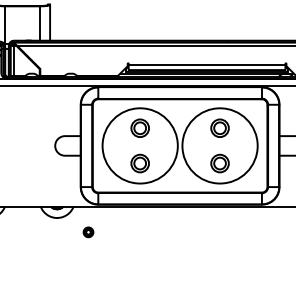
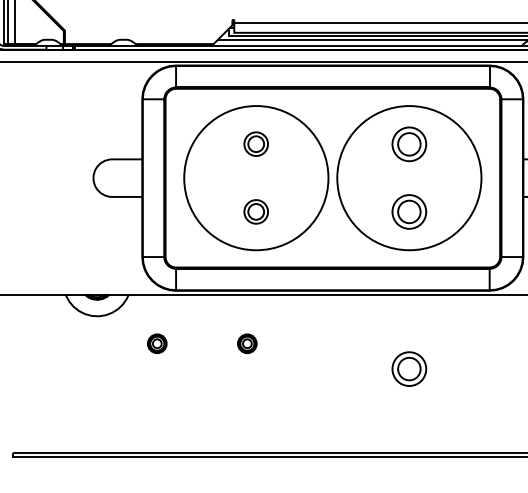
part: (139, 127) -> (254, 142), size x0.7
part: (139, 163) -> (254, 211), size x0.7
part: (135, 232) -> (247, 344), added
part: (219, 245) -> (408, 368), added

